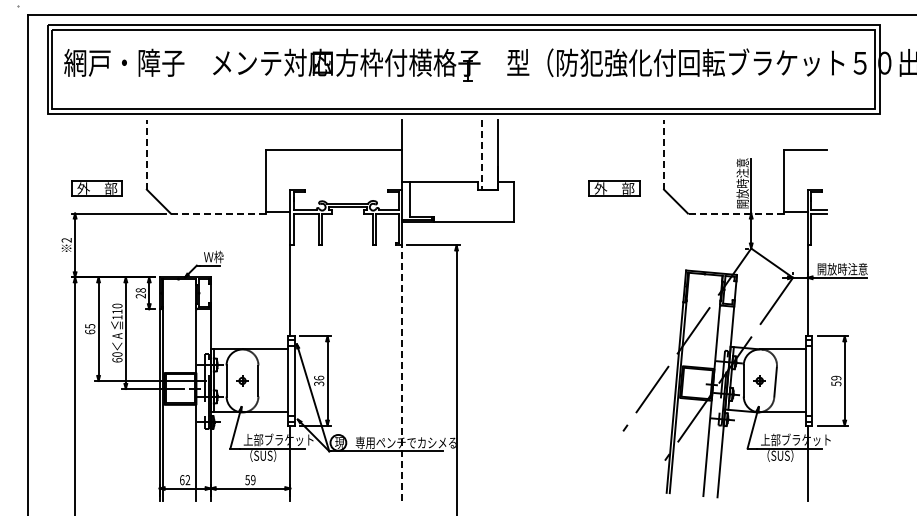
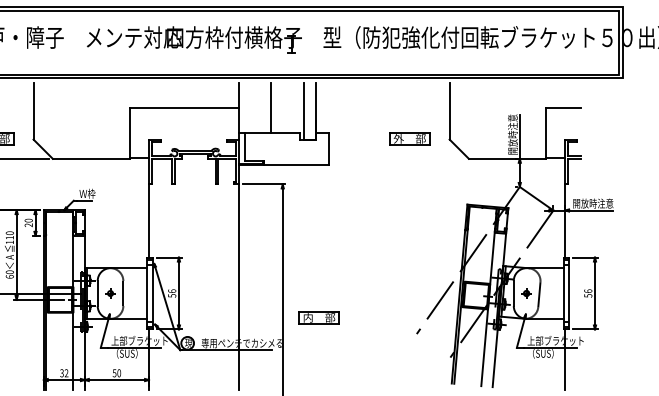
line: (441, 150) -> (270, 108), added
line: (146, 154) -> (33, 111), dashed -> solid
line: (482, 154) -> (303, 111), dashed -> solid
line: (664, 154) -> (450, 111), dashed -> solid
line: (218, 213) -> (91, 158), dashed -> solid
line: (735, 213) -> (507, 158), dashed -> solid
text: (141, 290) -> (29, 220), 28 -> 20
line: (401, 373) -> (238, 287), dashed -> solid
text: (836, 377) -> (588, 290), 59 -> 56
text: (318, 383) -> (171, 295), 36 -> 56
part: (501, 411) -> (318, 318), added
text: (182, 480) -> (62, 373), 62 -> 32
text: (253, 480) -> (119, 373), 59 -> 50

